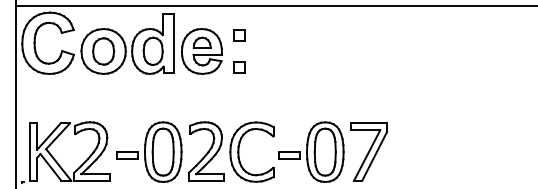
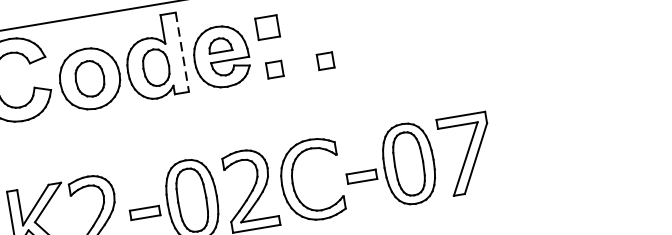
part: (239, 35) -> (268, 27), size x1.4
line: (174, 43) -> (183, 52), solid -> dashed
part: (277, 67) -> (326, 61), added

